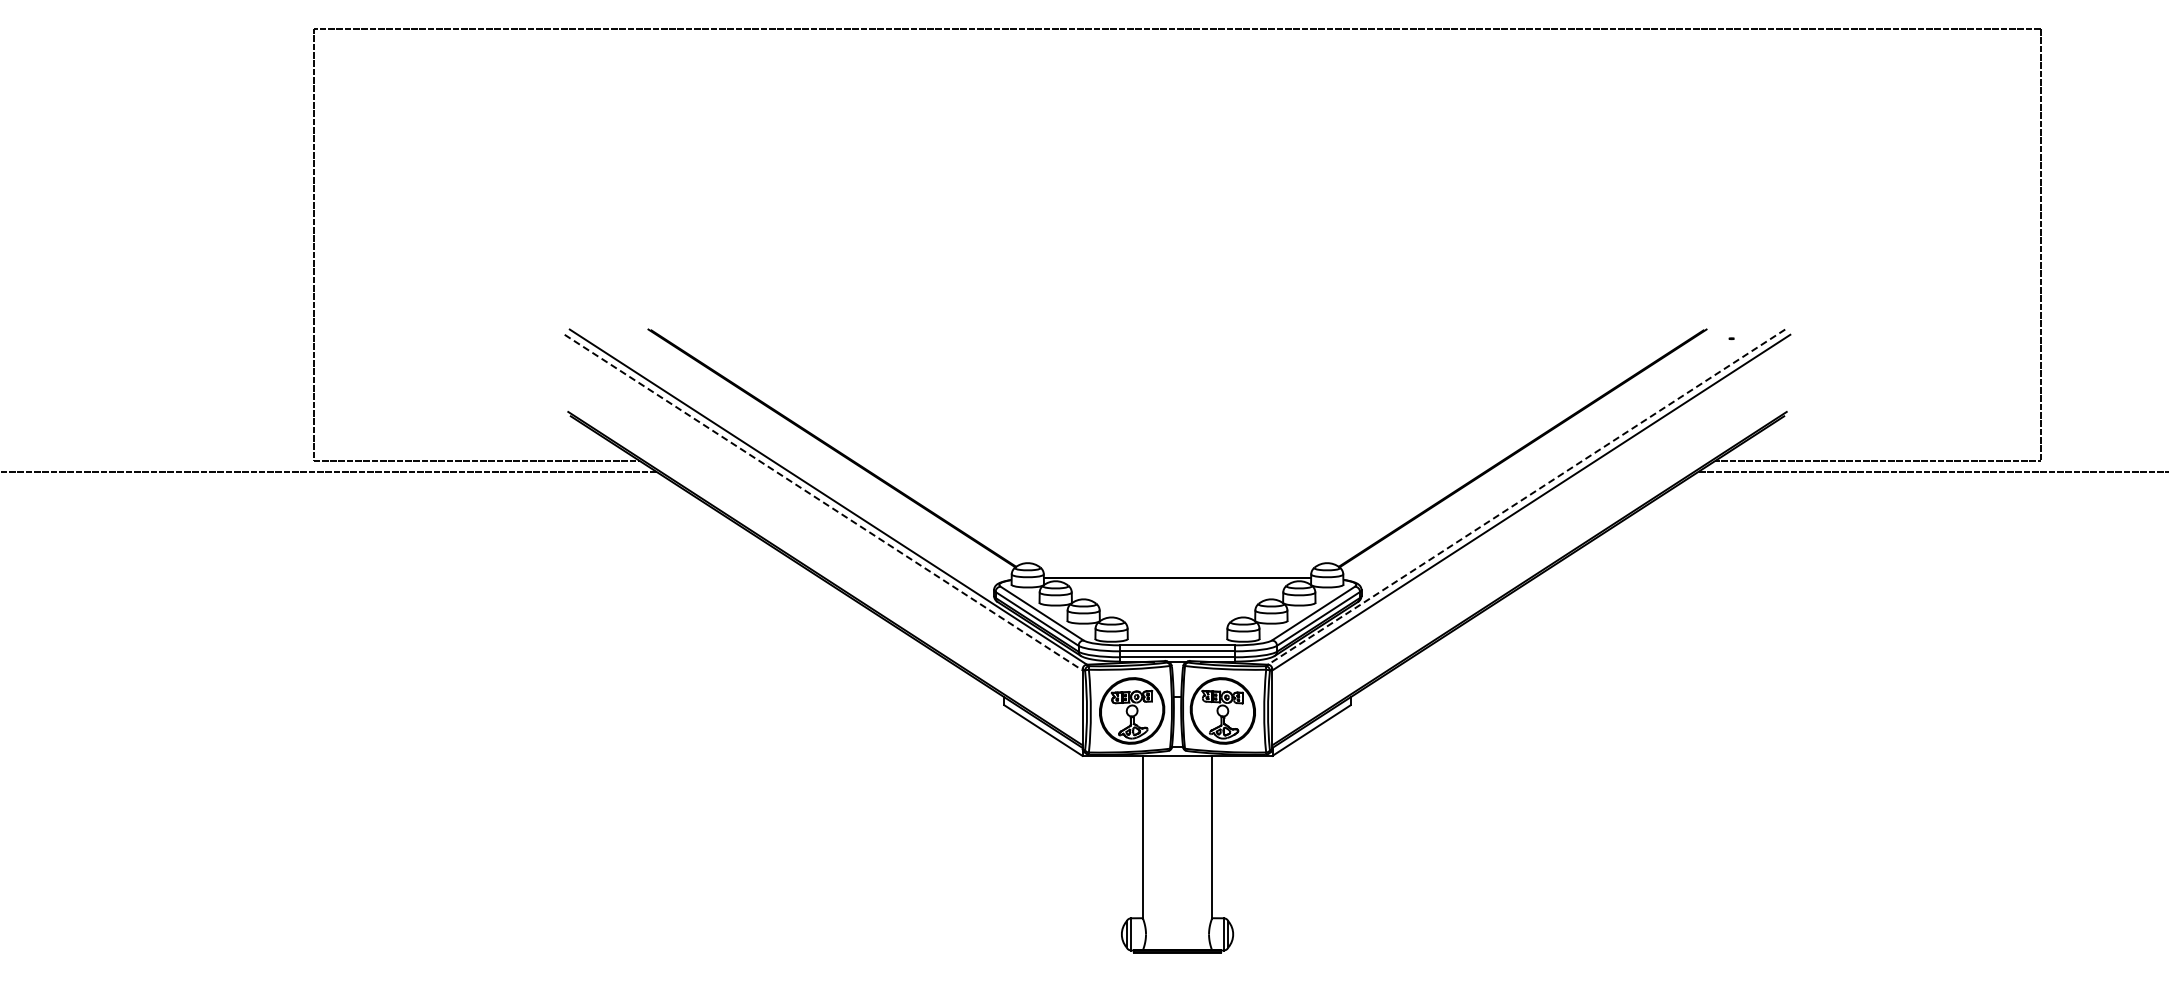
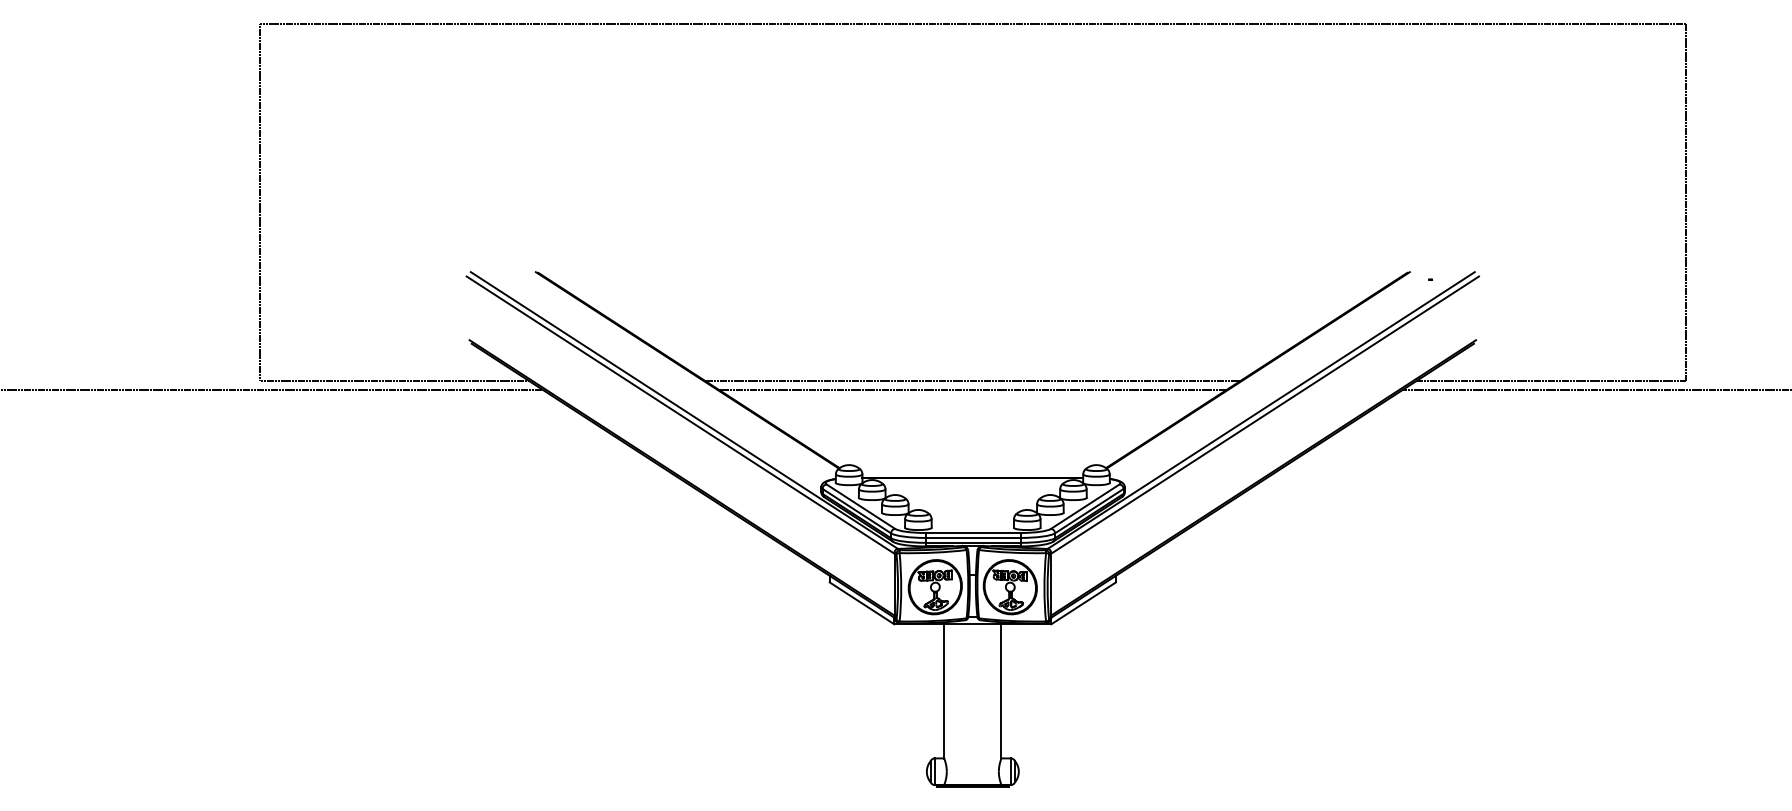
line: (1177, 461) -> (972, 381), added
line: (1177, 471) -> (972, 389), added
line: (1526, 497) -> (1261, 410), dashed -> solid
line: (823, 502) -> (680, 414), dashed -> solid

